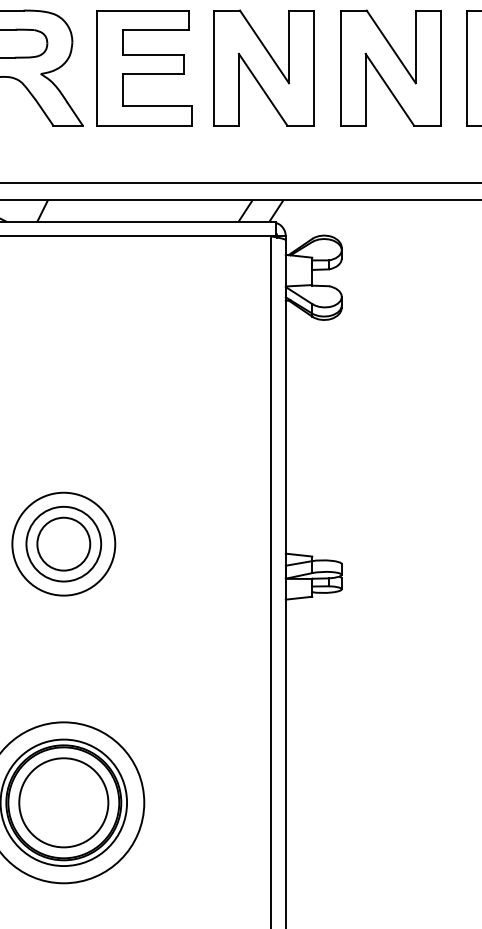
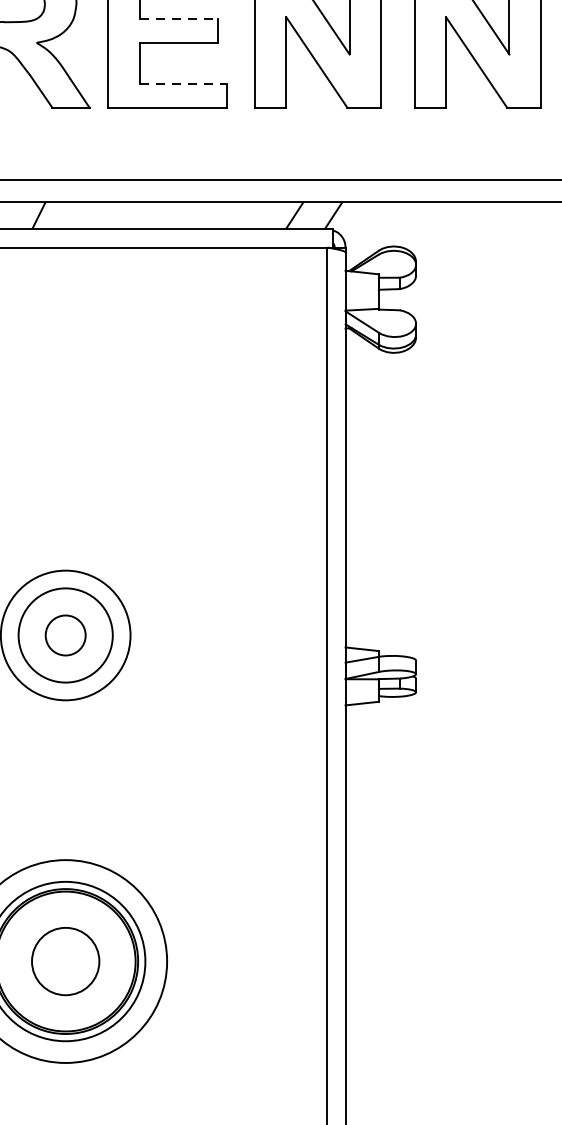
line: (153, 54) -> (178, 18), solid -> dashed
line: (157, 106) -> (183, 83), solid -> dashed
circle: (63, 543) -> (65, 634), size x0.6
circle: (63, 802) -> (65, 961), size x0.6

